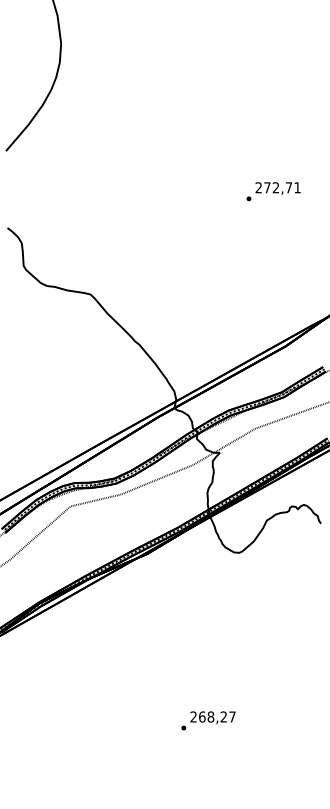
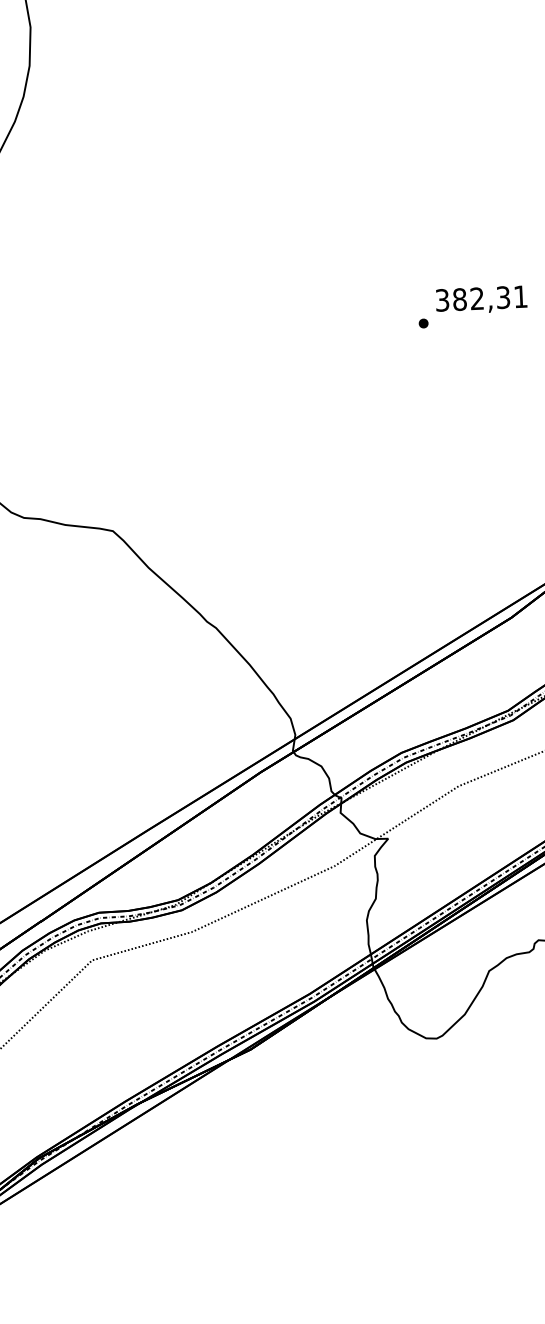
text: (273, 187) -> (472, 298), 272,71 -> 382,31

